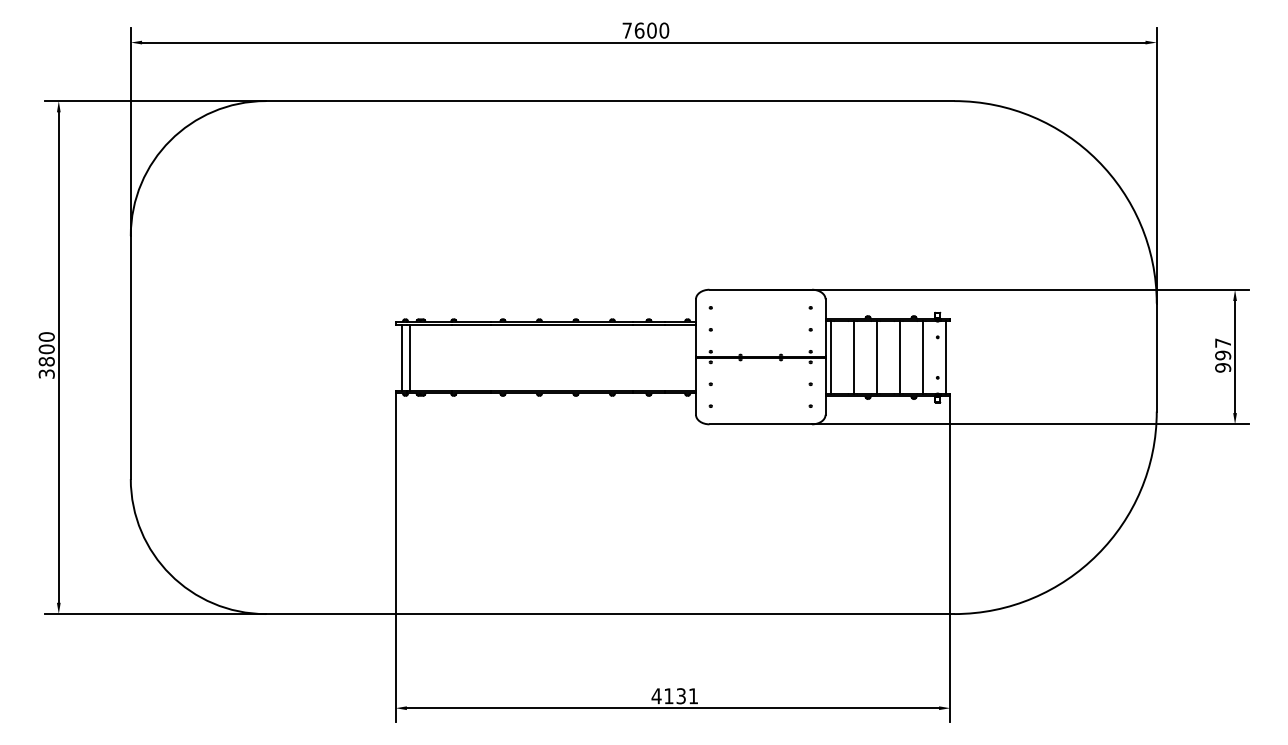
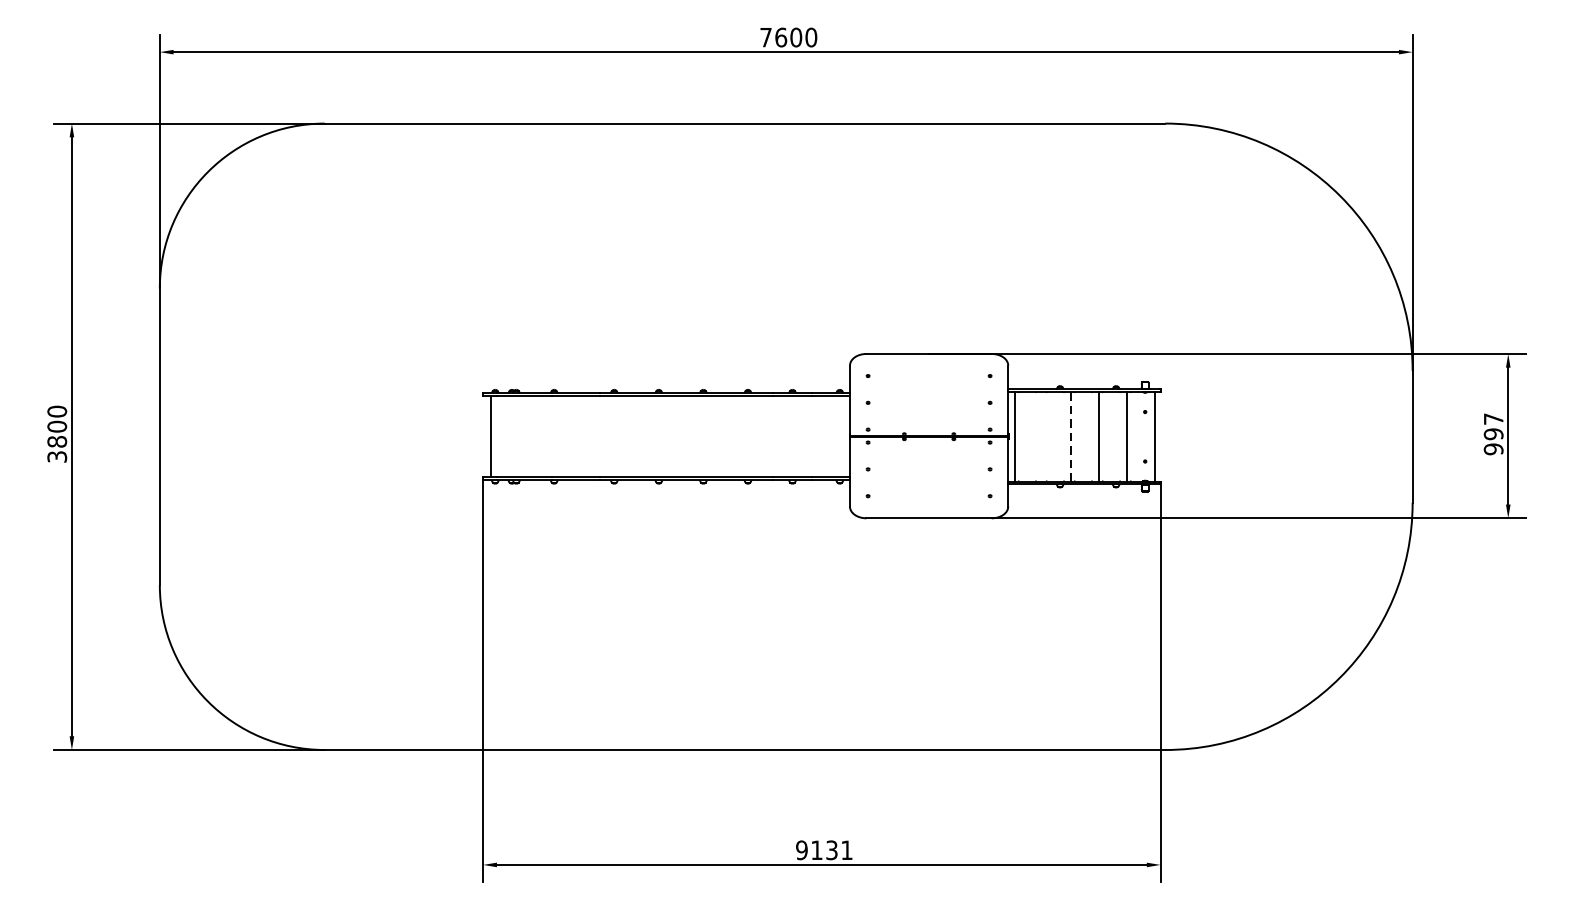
line: (409, 357) -> (500, 436), removed
line: (853, 357) -> (1042, 436), removed
line: (876, 357) -> (1070, 436), solid -> dashed
text: (656, 696) -> (801, 850), 4131 -> 9131

